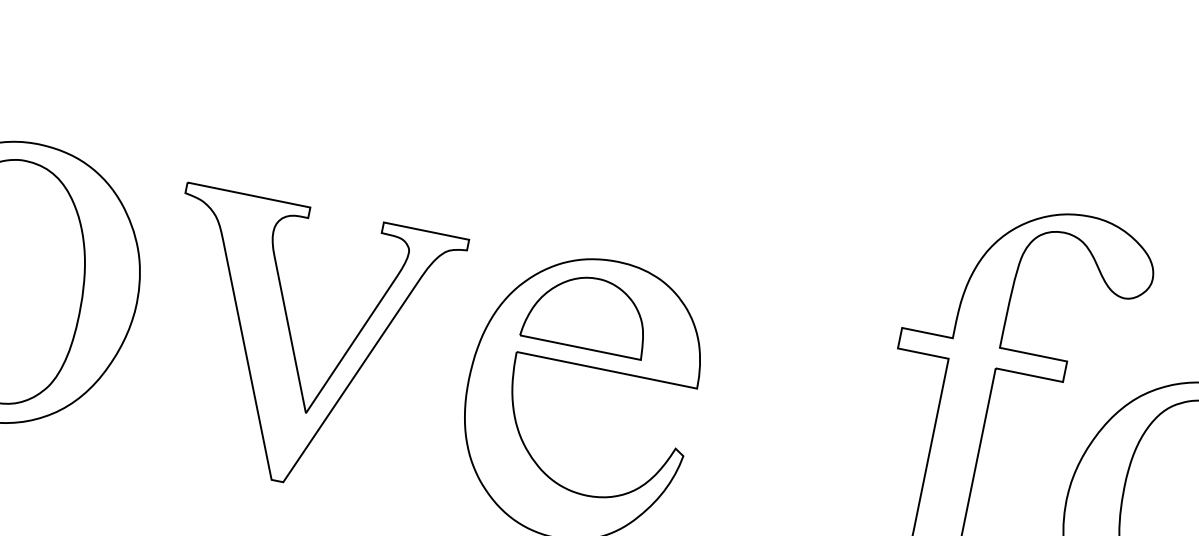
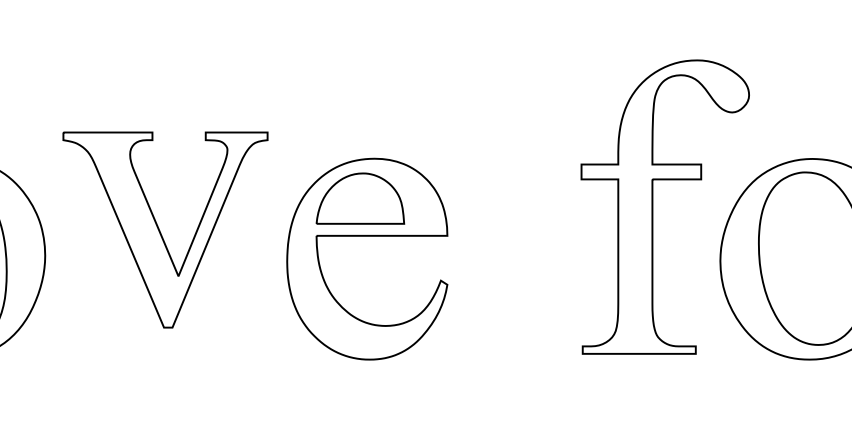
part: (301, 344) -> (165, 229), moved

